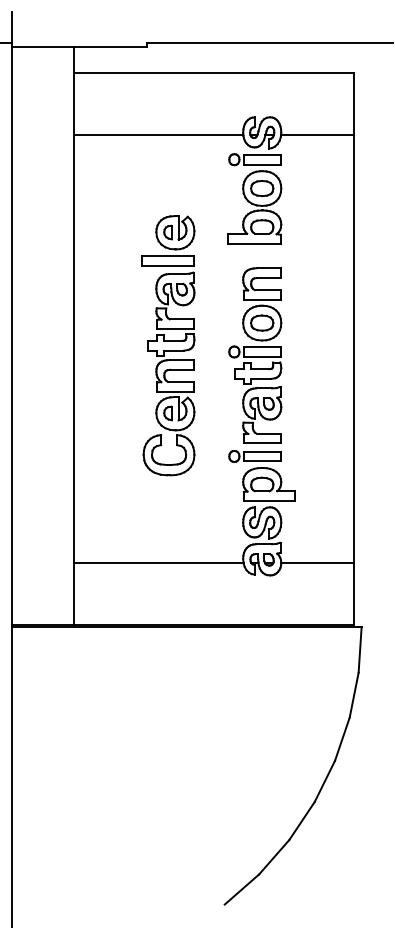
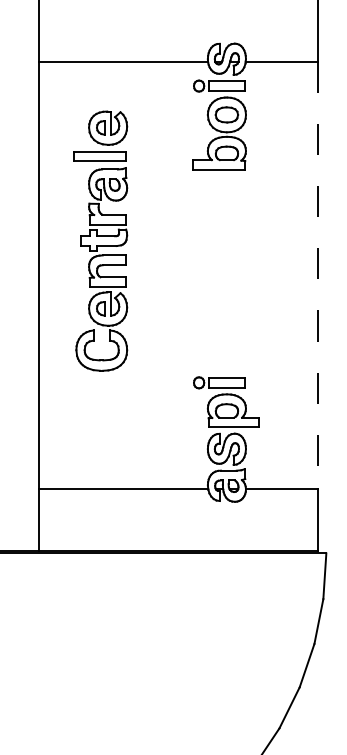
part: (168, 345) -> (101, 240), moved
line: (353, 349) -> (318, 275), solid -> dashed
part: (255, 355) -> (220, 281), removed

